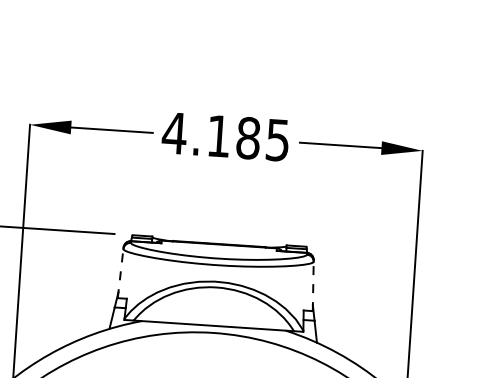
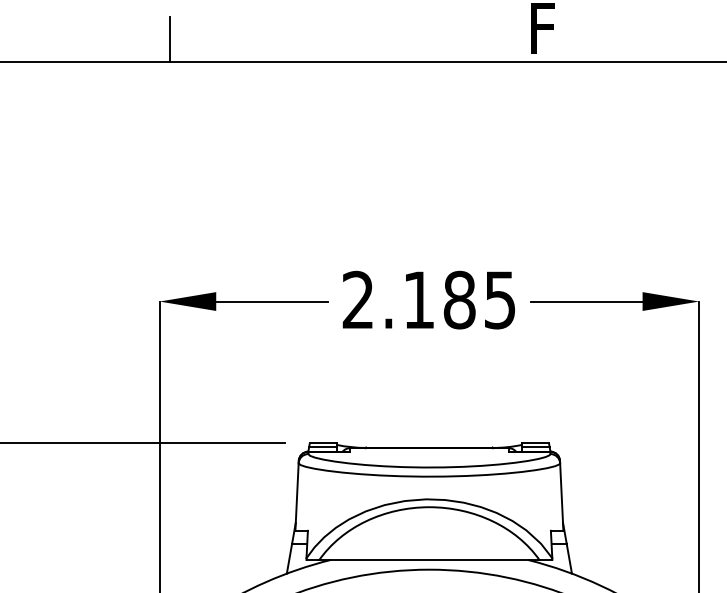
text: (174, 132) -> (358, 299), 4.185 -> 2.185
line: (120, 274) -> (297, 497), dashed -> solid
line: (313, 286) -> (561, 497), dashed -> solid

